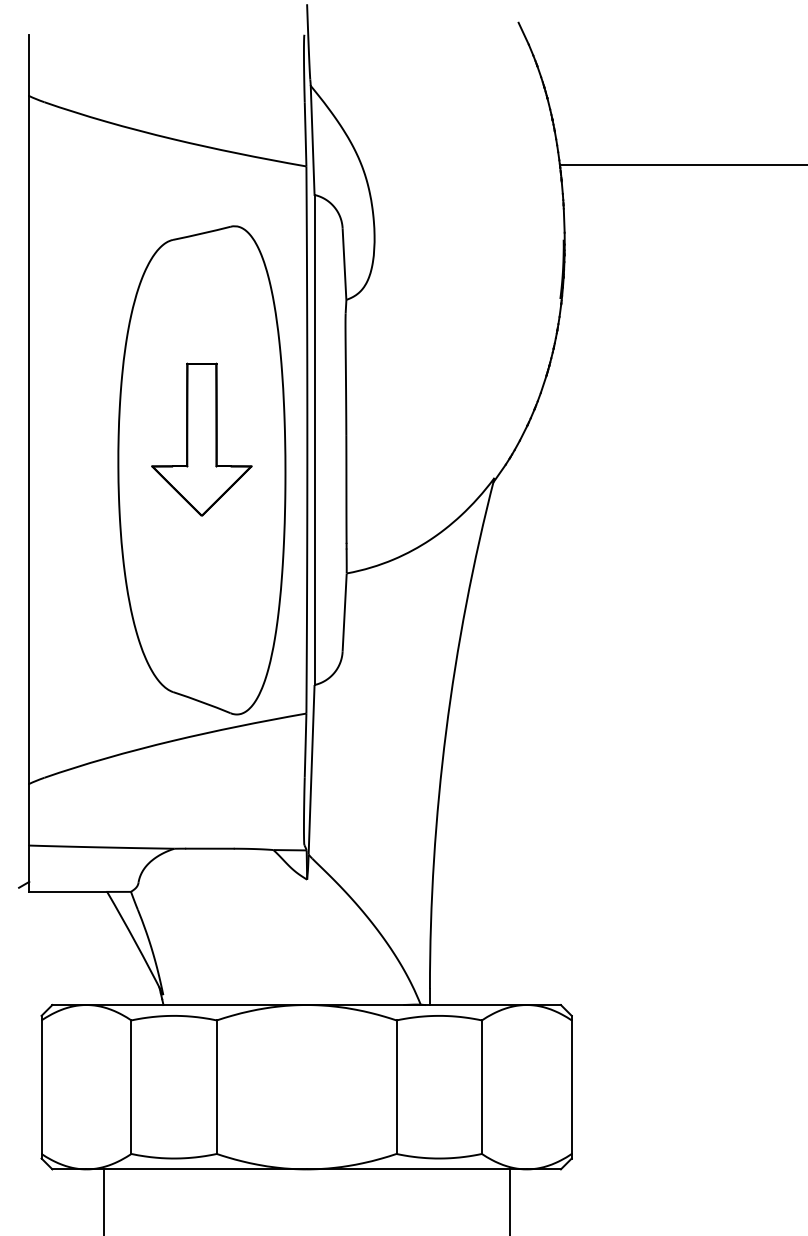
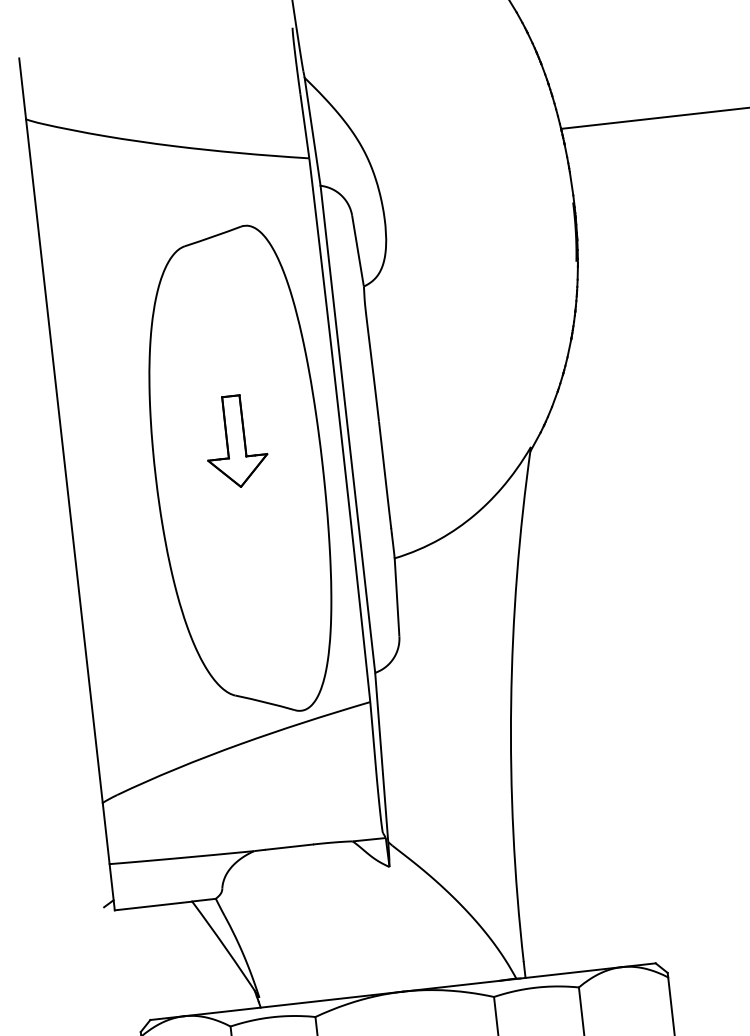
part: (201, 439) -> (235, 441), size x0.6

